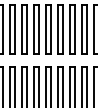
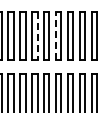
line: (58, 29) -> (56, 35), solid -> dashed
line: (39, 30) -> (37, 36), solid -> dashed

